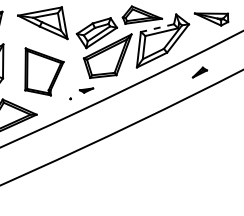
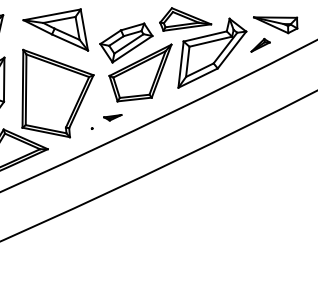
line: (156, 28) -> (204, 36), dashed -> solid
part: (44, 71) -> (57, 93), size x1.43
part: (199, 71) -> (260, 44), moved

